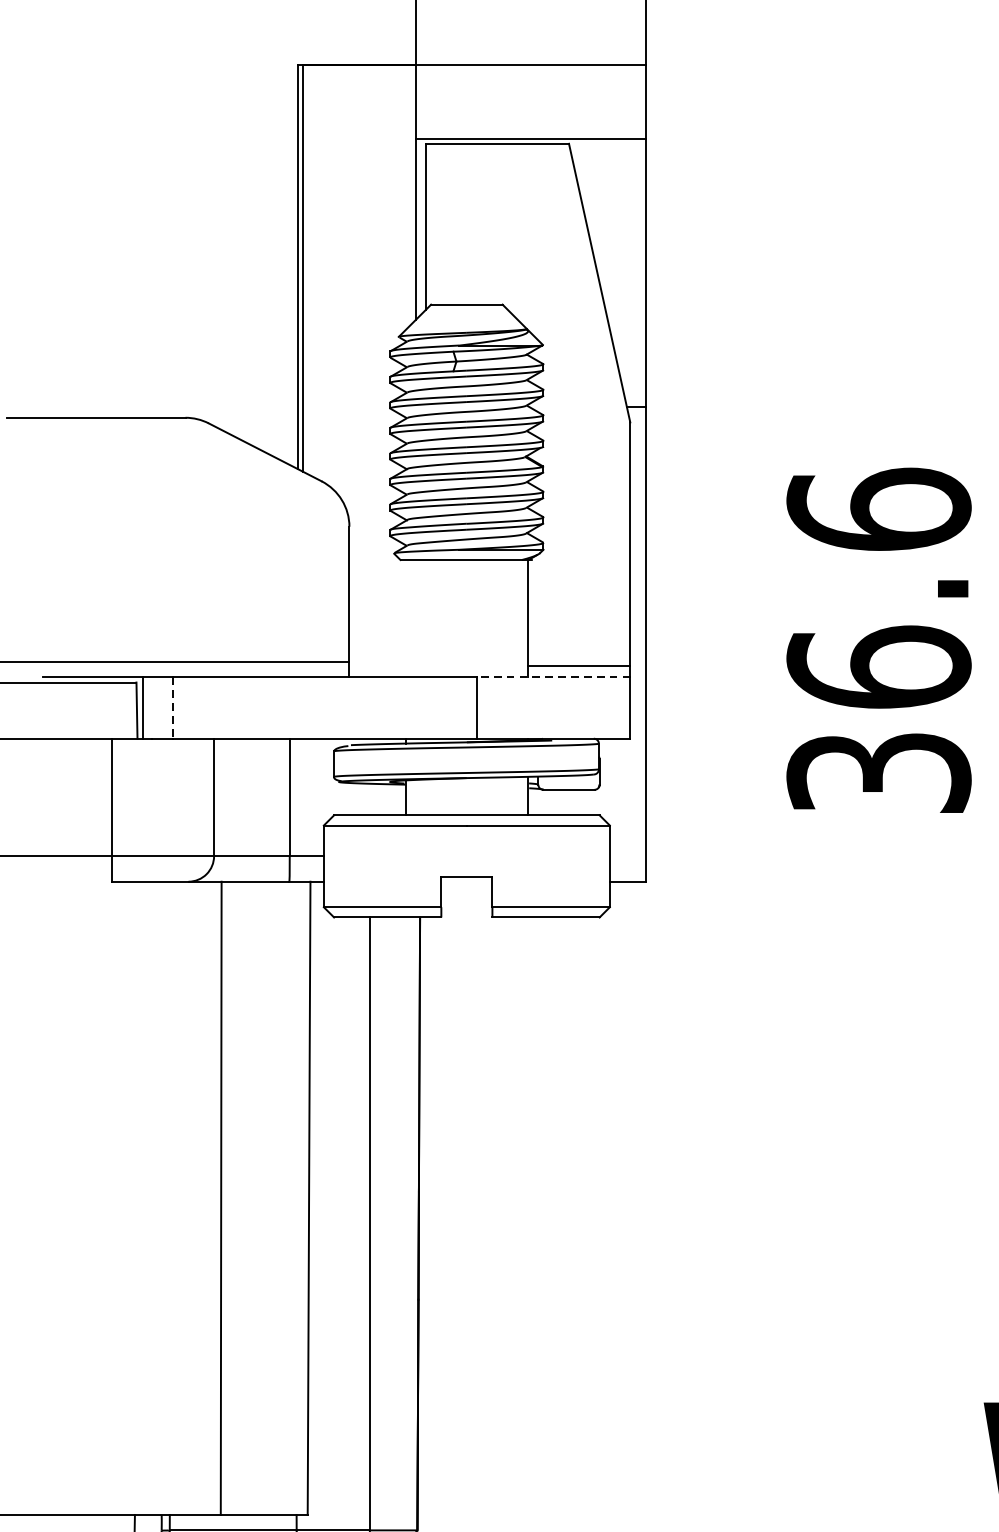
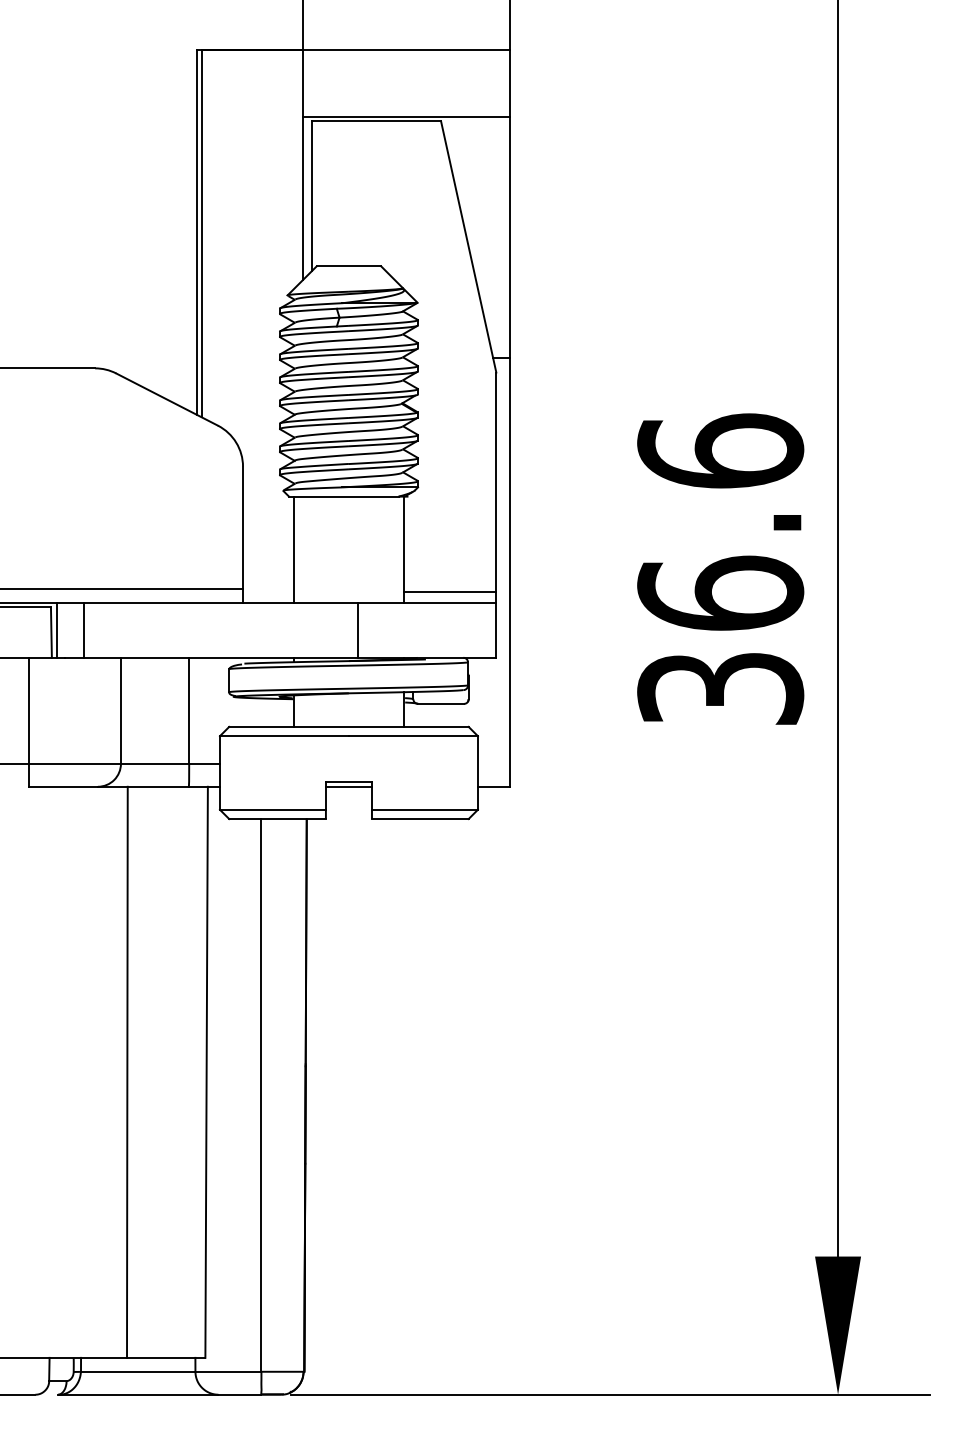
line: (405, 618) -> (293, 549), added
line: (552, 677) -> (426, 602), dashed -> solid
line: (173, 708) -> (84, 630), dashed -> solid
line: (466, 881) -> (348, 786), added

